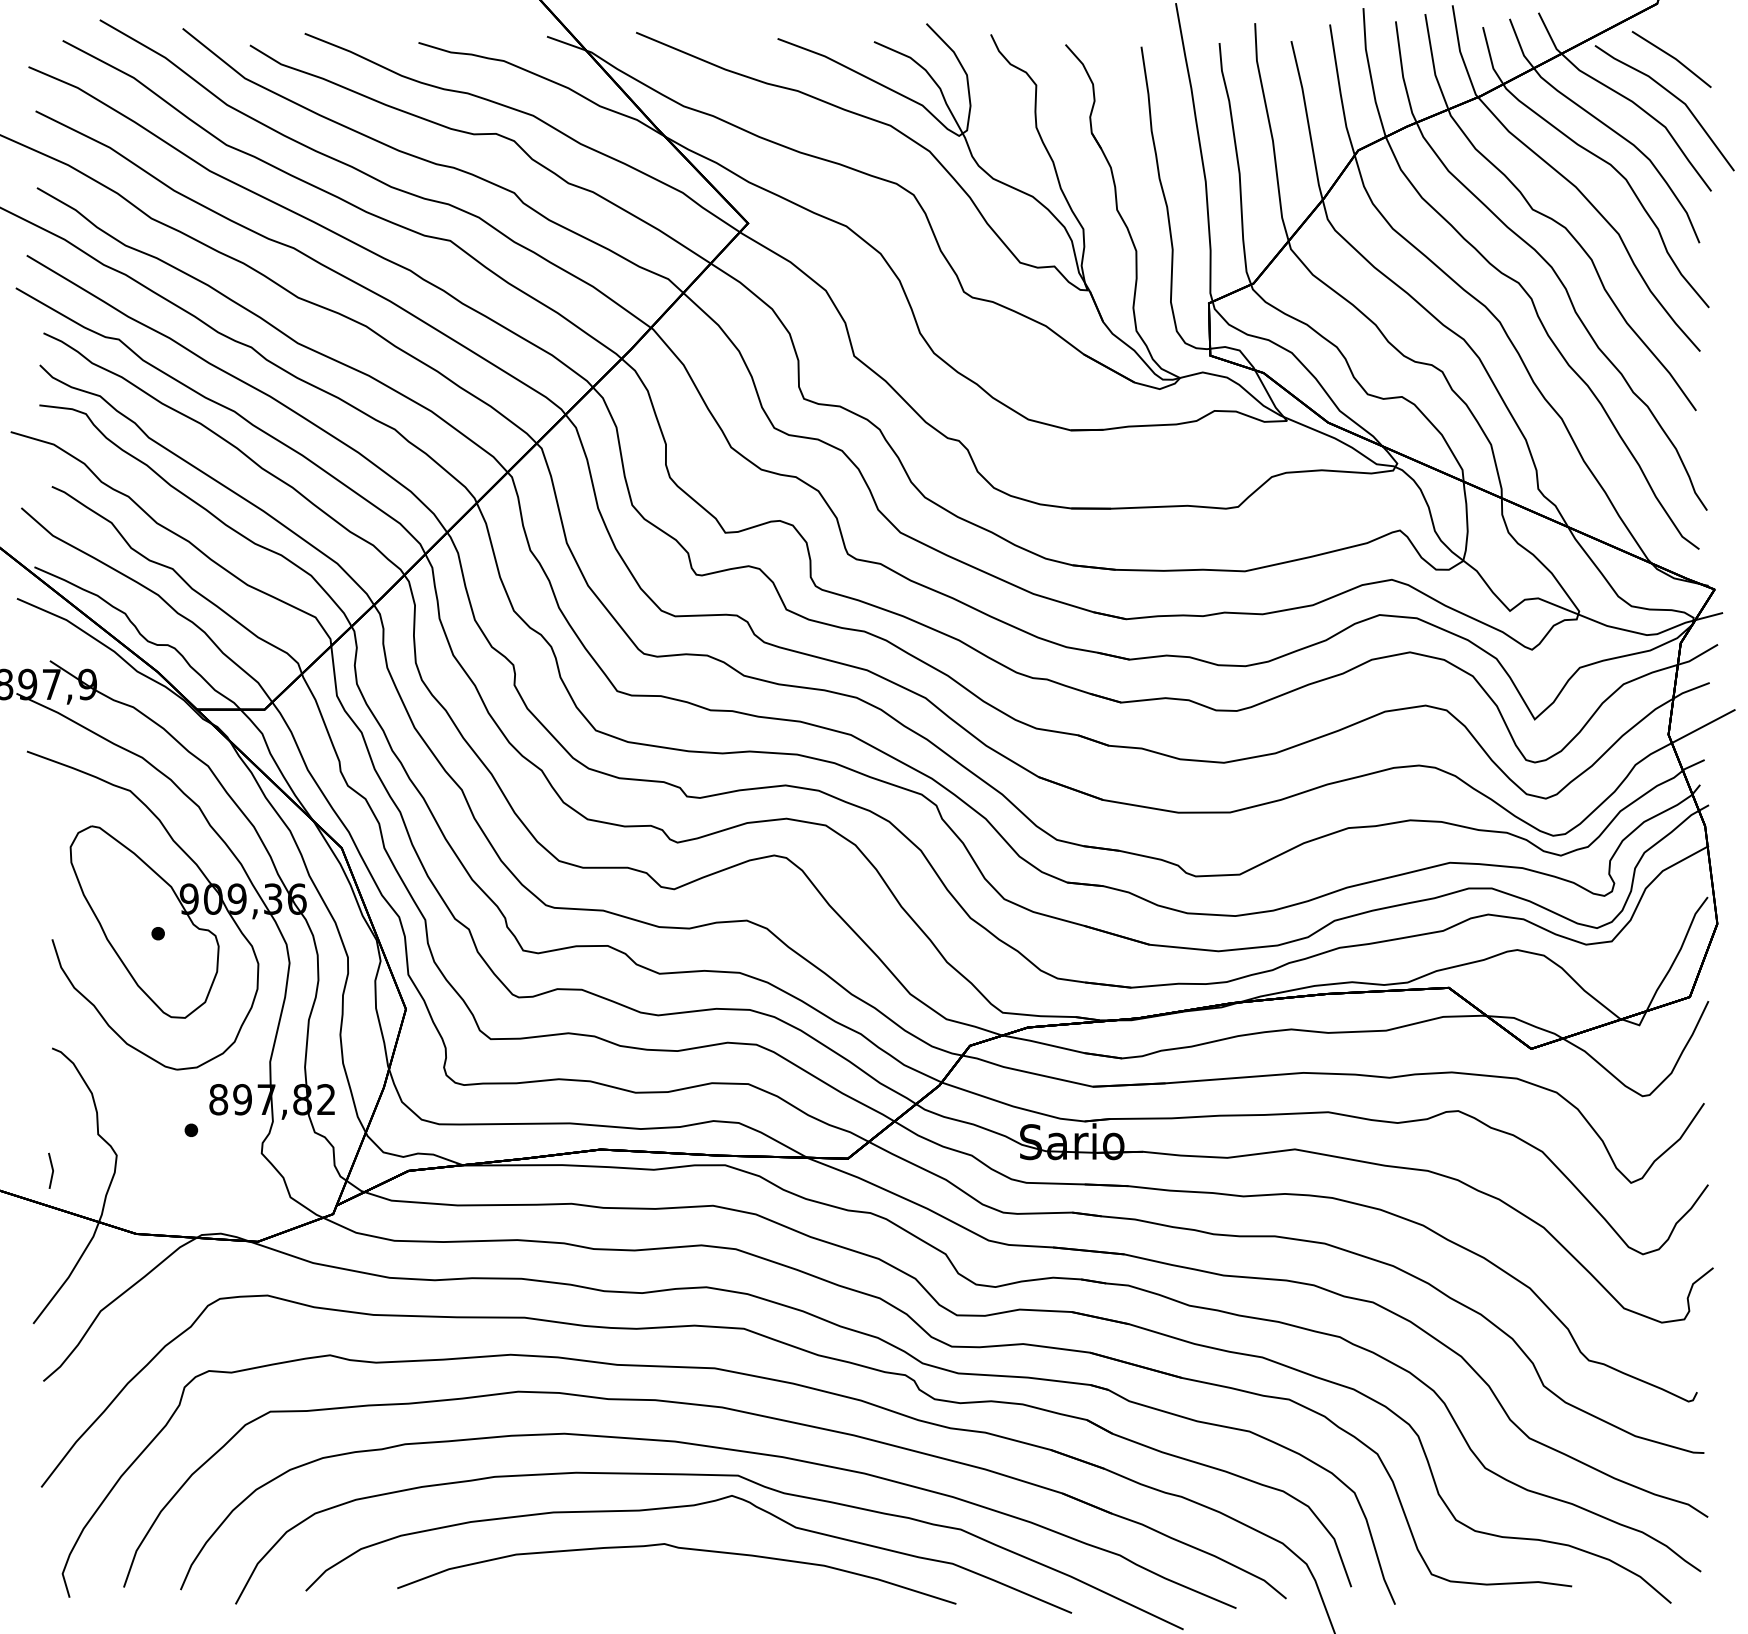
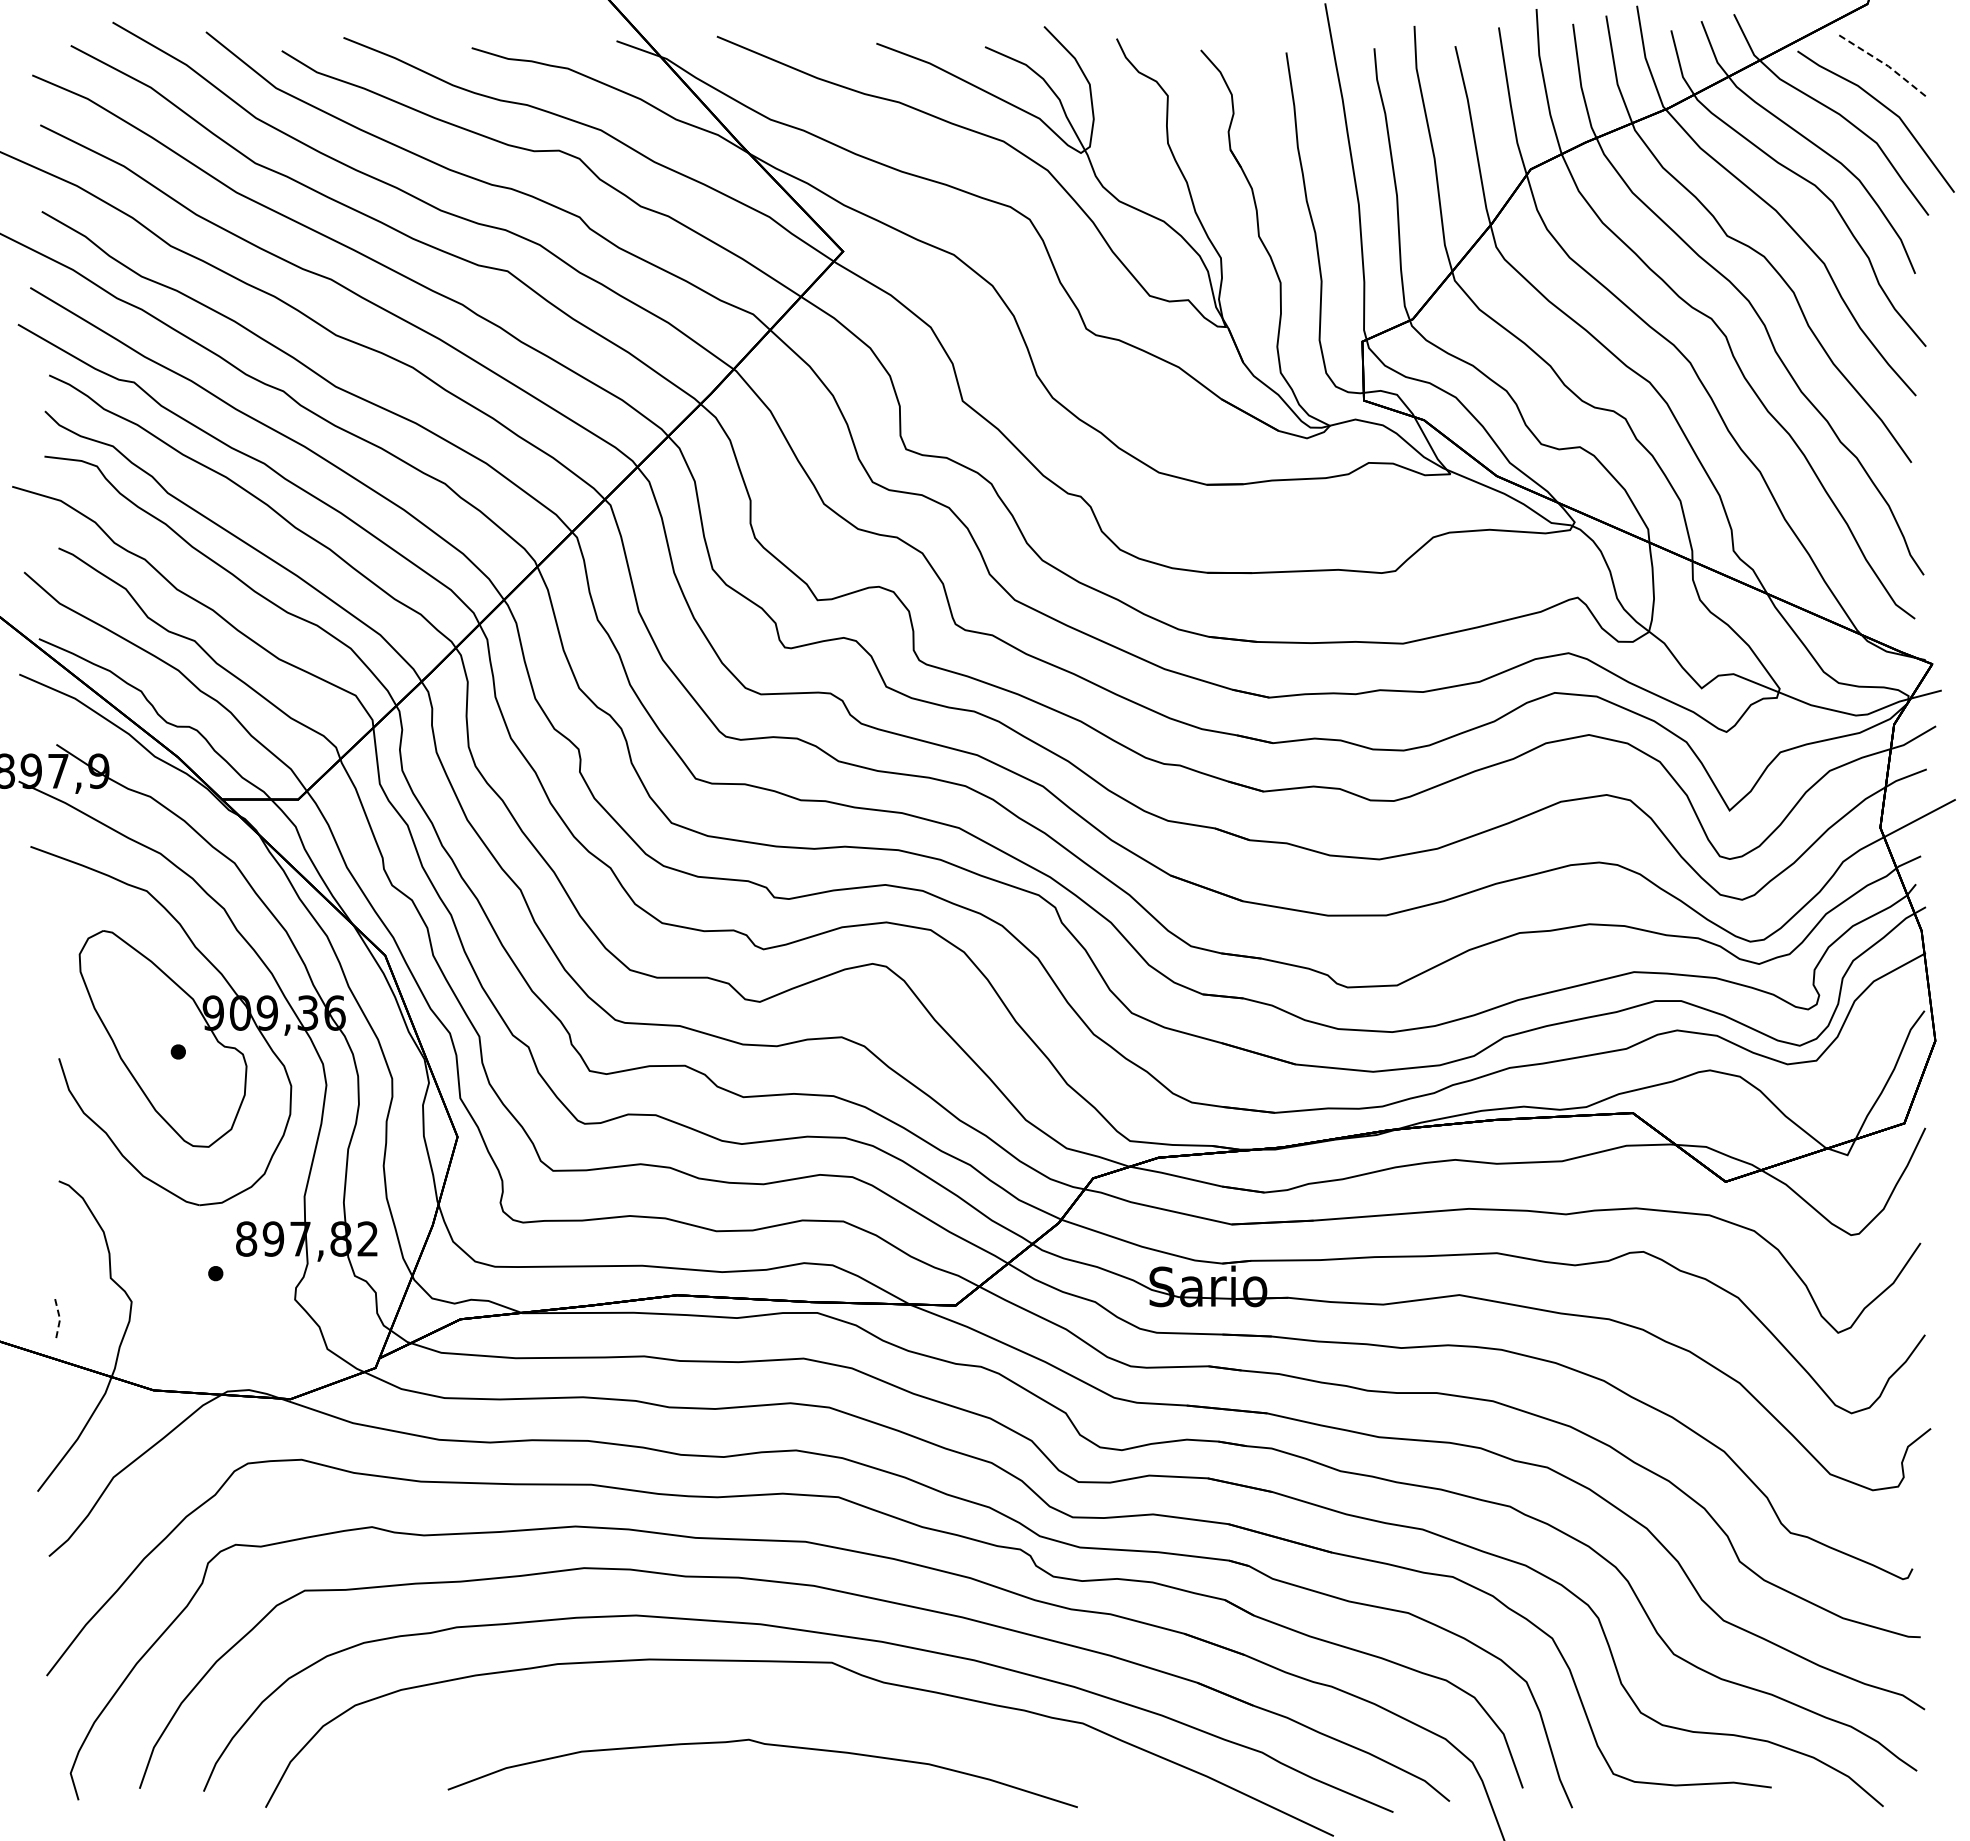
line: (1673, 57) -> (1886, 64), solid -> dashed
line: (53, 1171) -> (60, 1319), solid -> dashed
curve: (684, 1507) -> (771, 1698), removed

